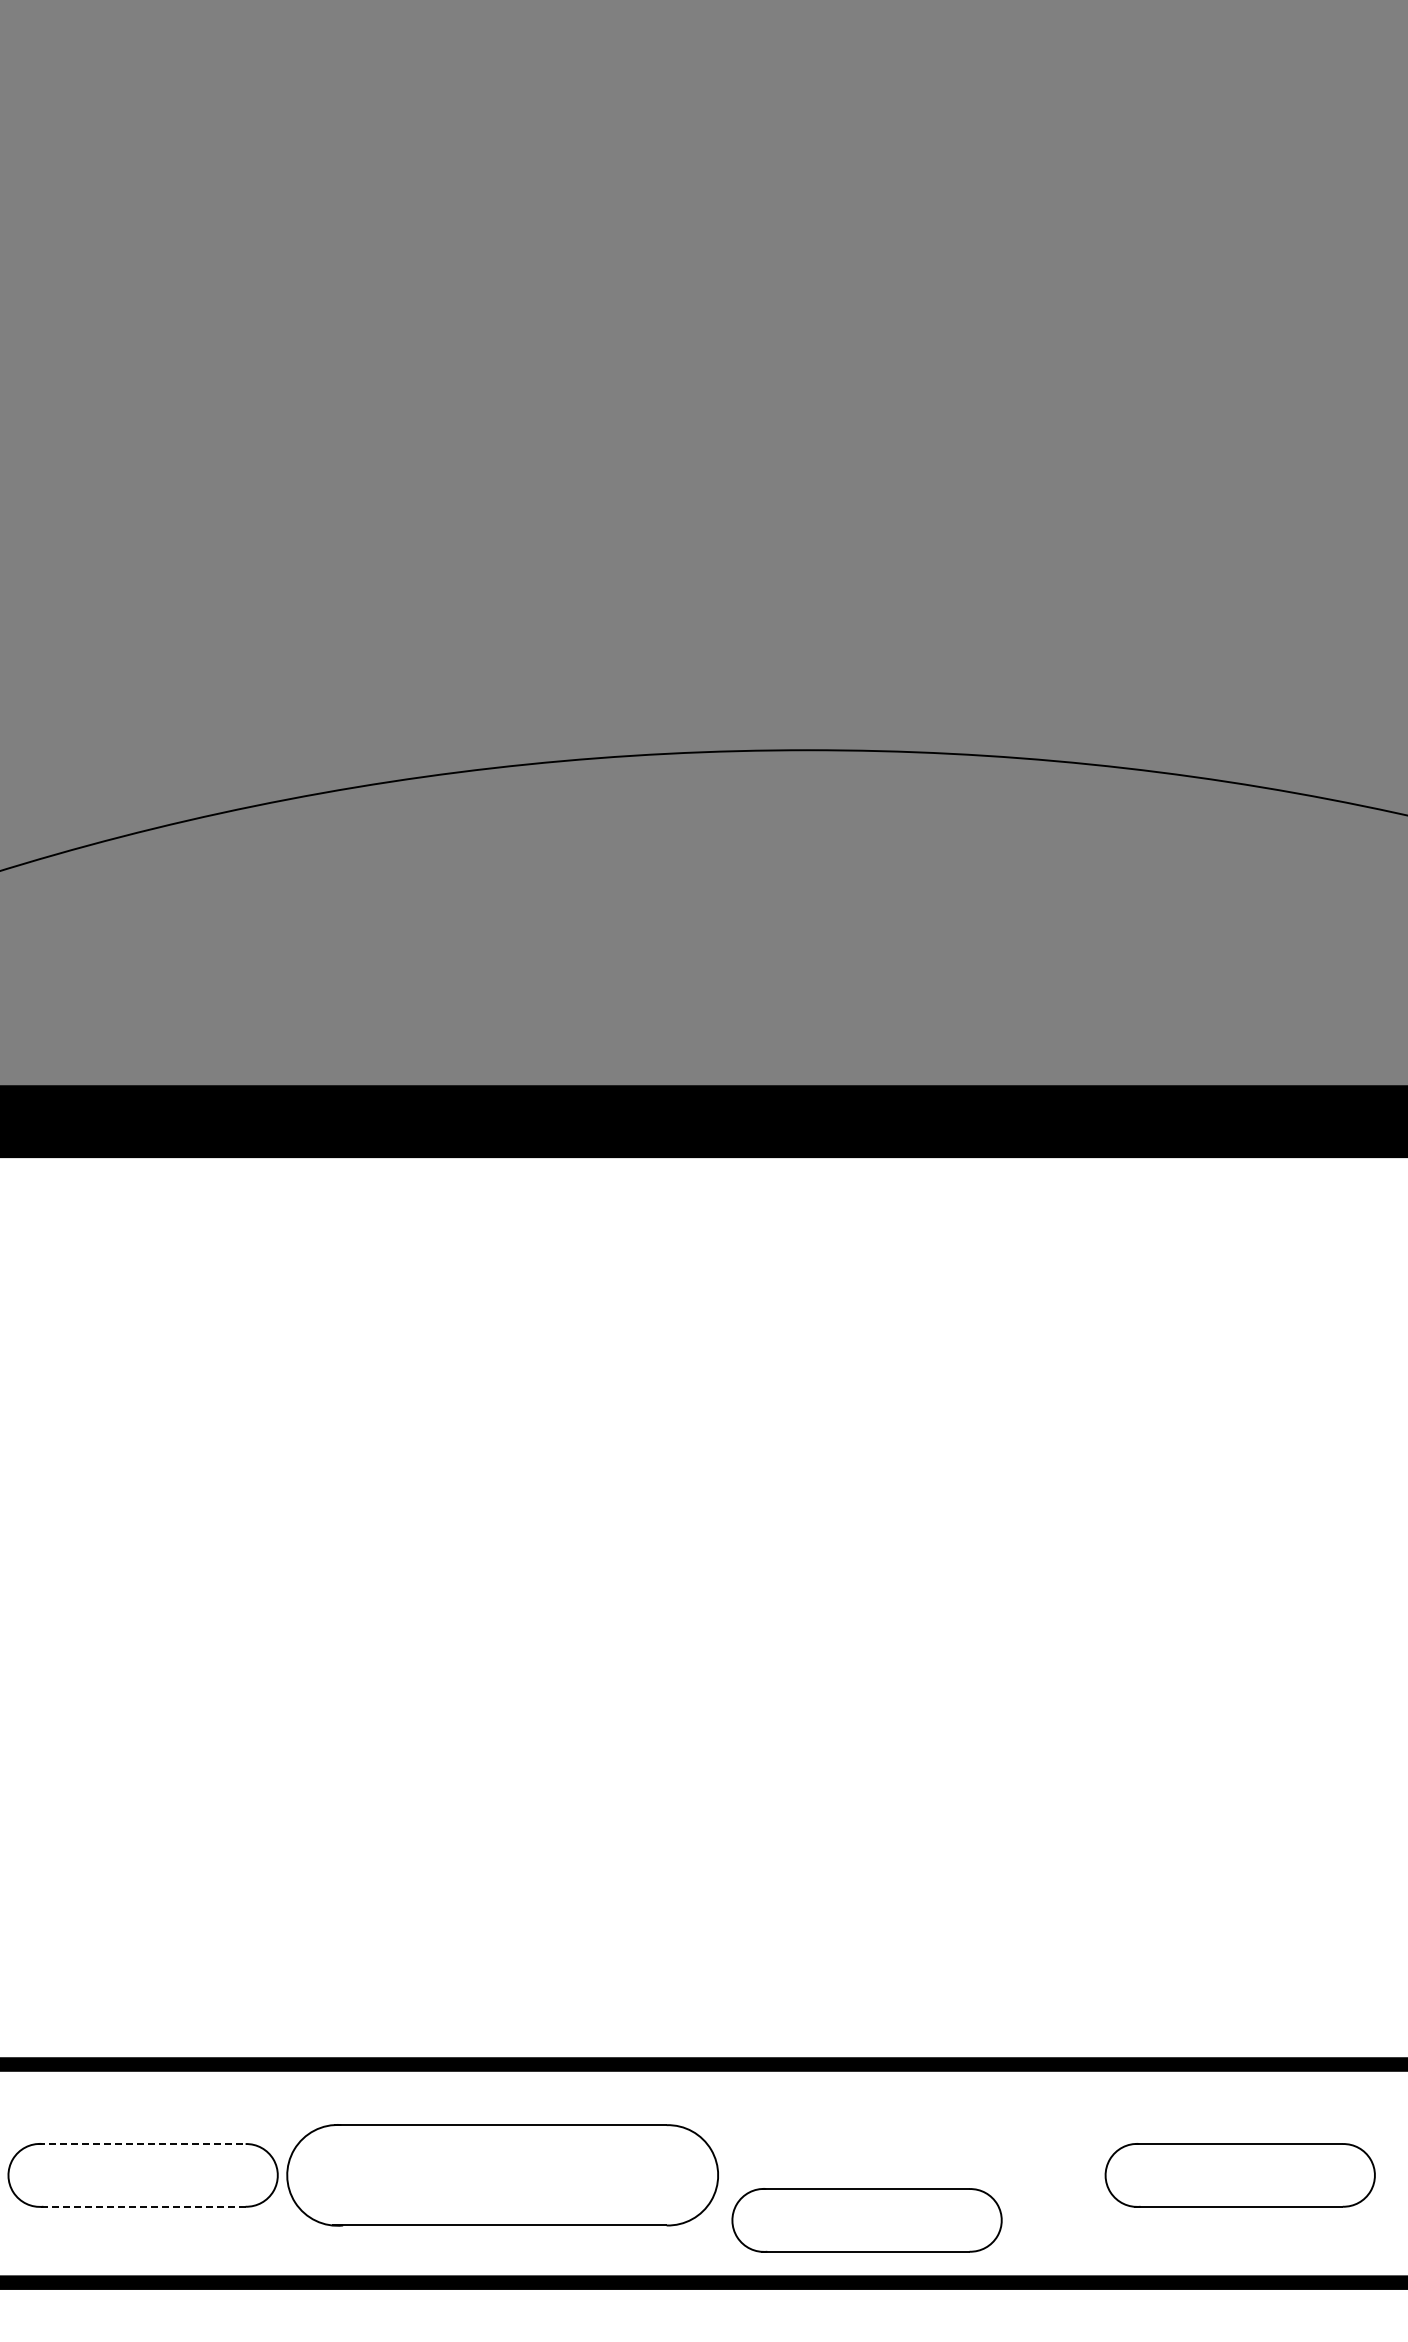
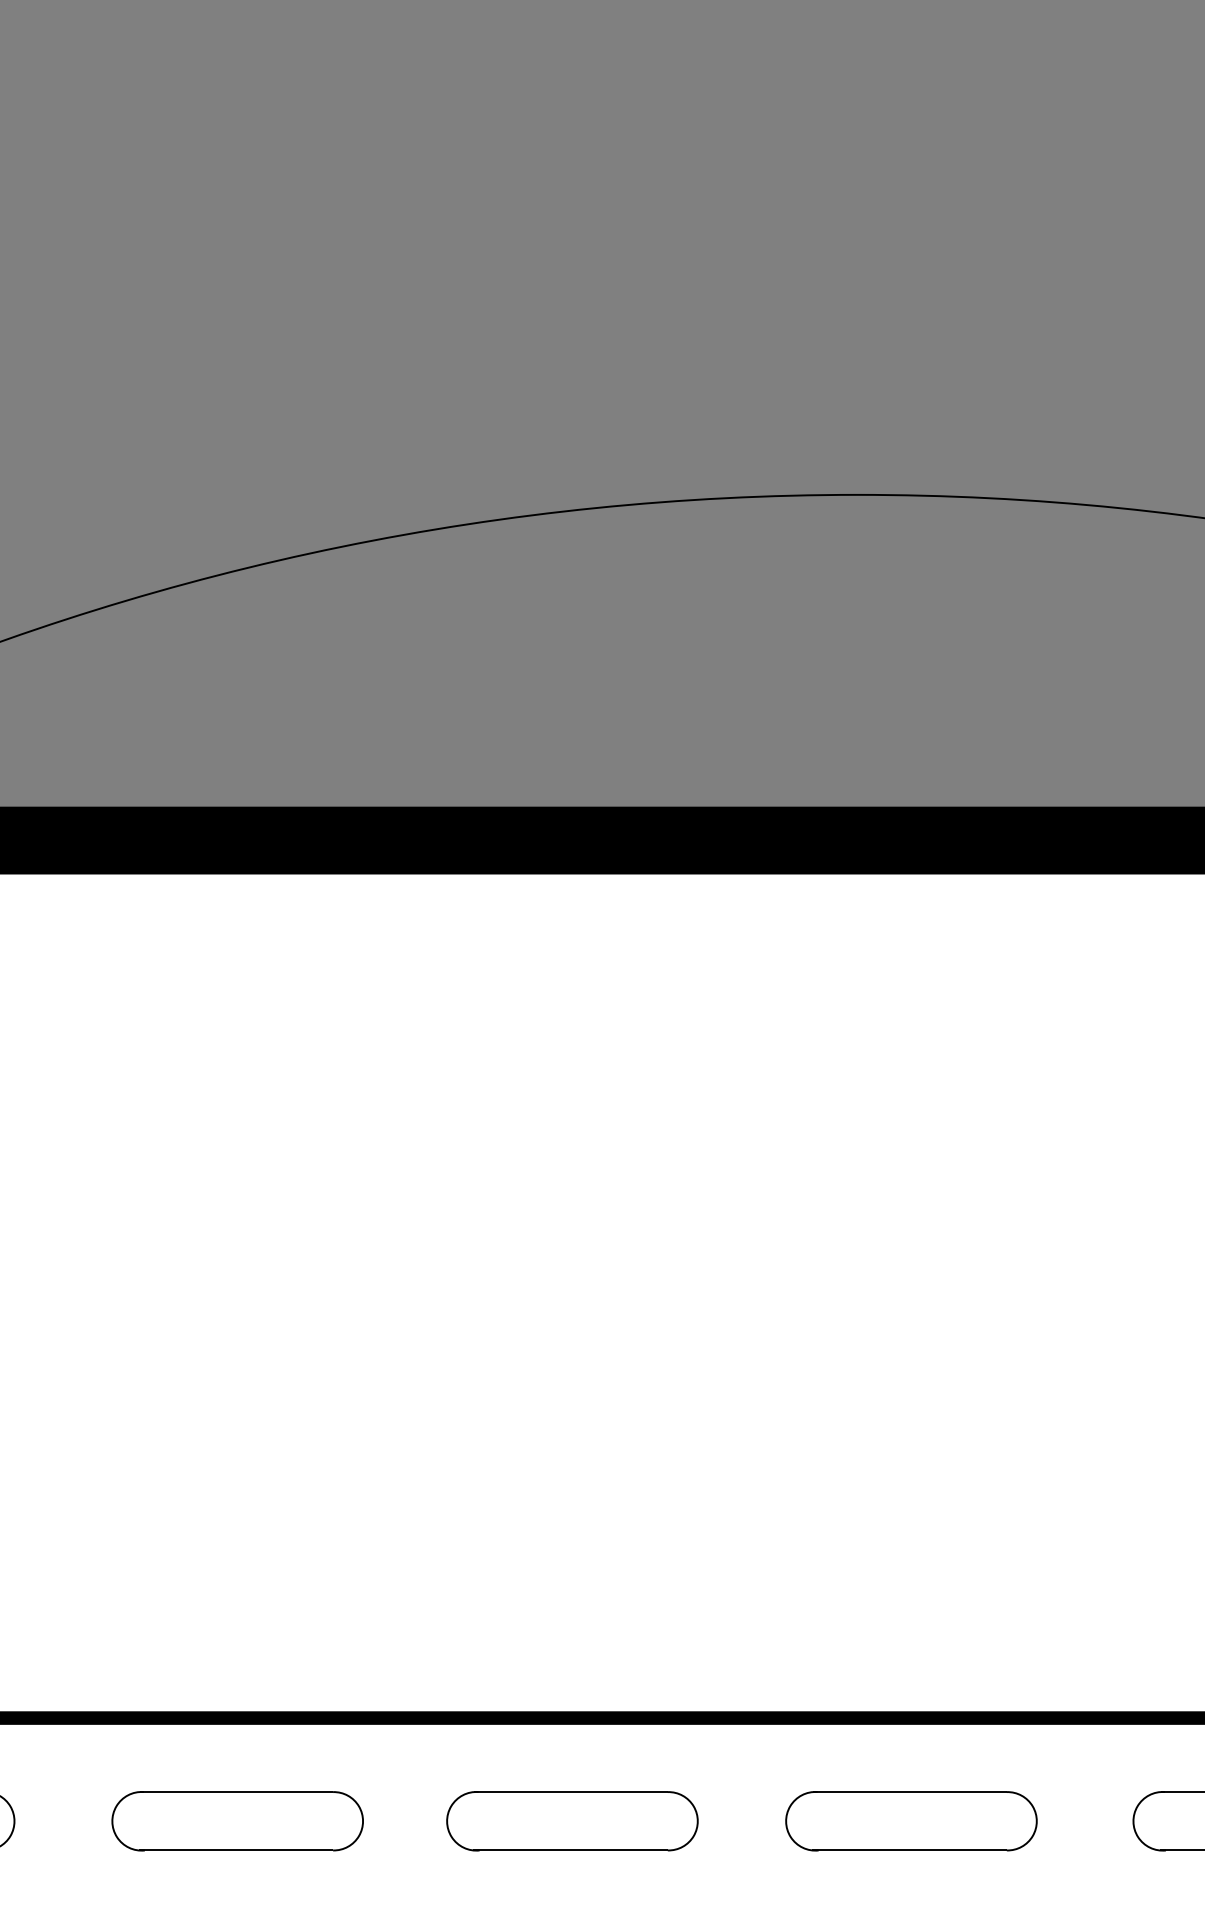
line: (142, 2143) -> (237, 1791), dashed -> solid
part: (502, 2175) -> (572, 1821), size x0.62
line: (141, 2206) -> (236, 1850), dashed -> solid
part: (866, 2220) -> (910, 1821), moved

